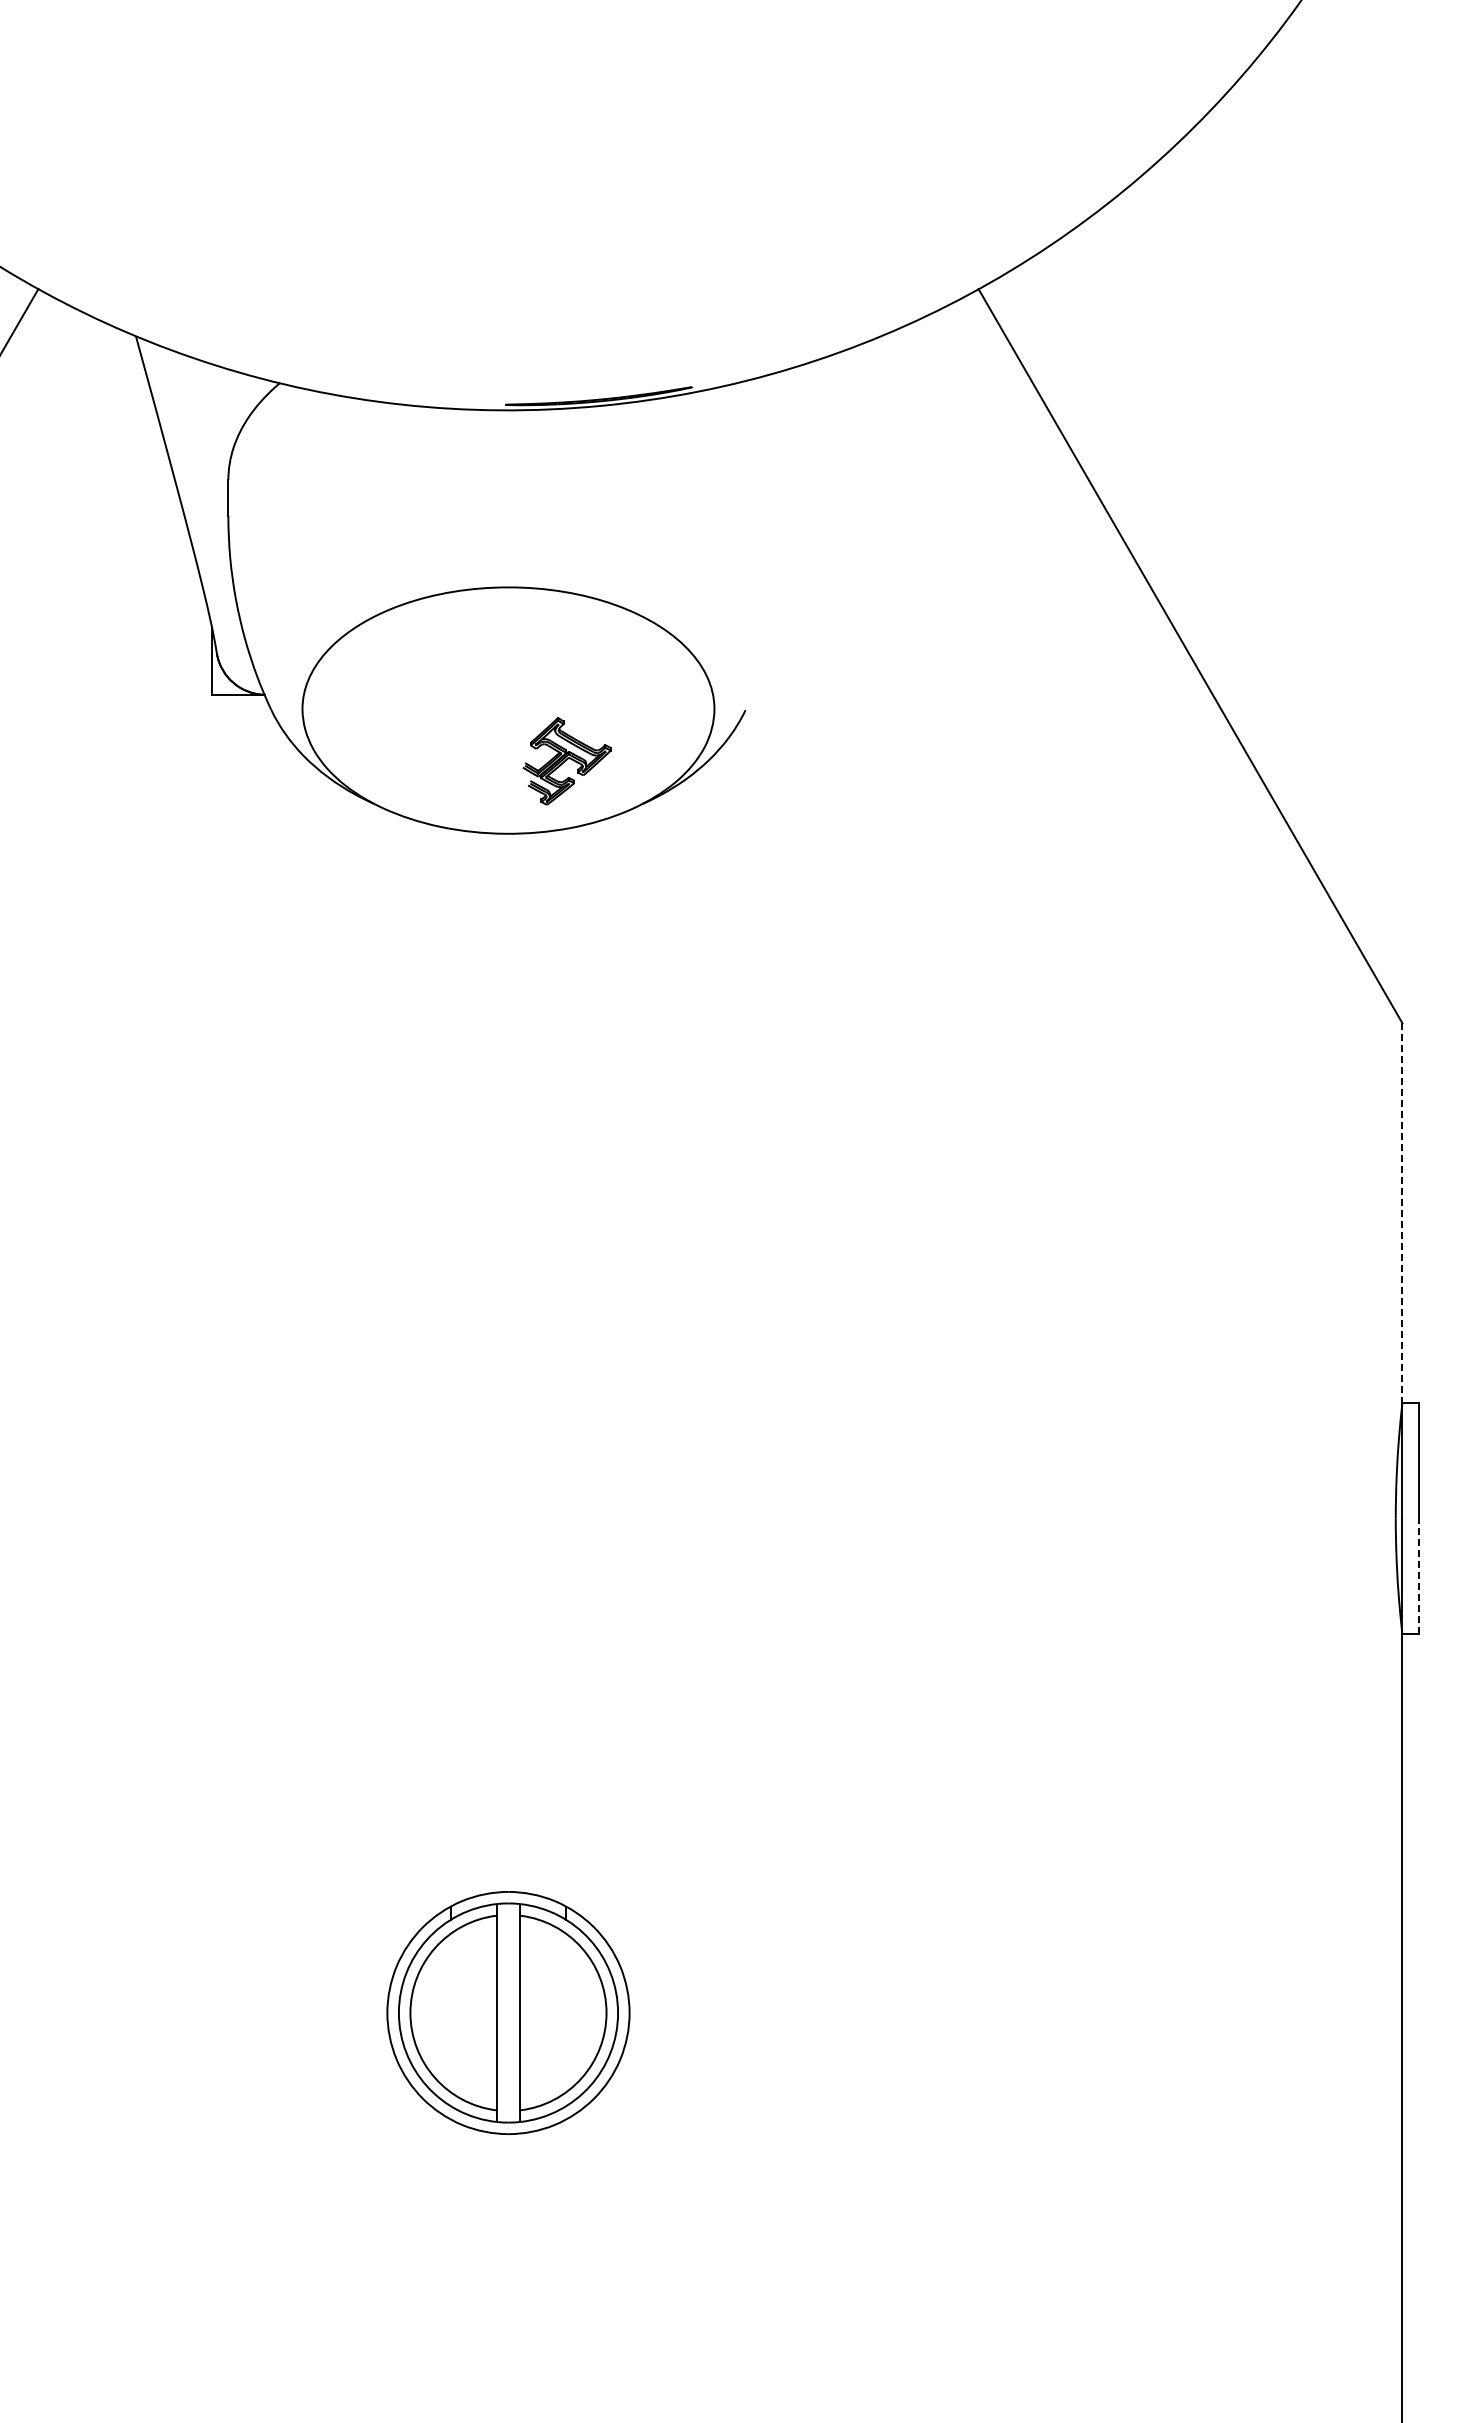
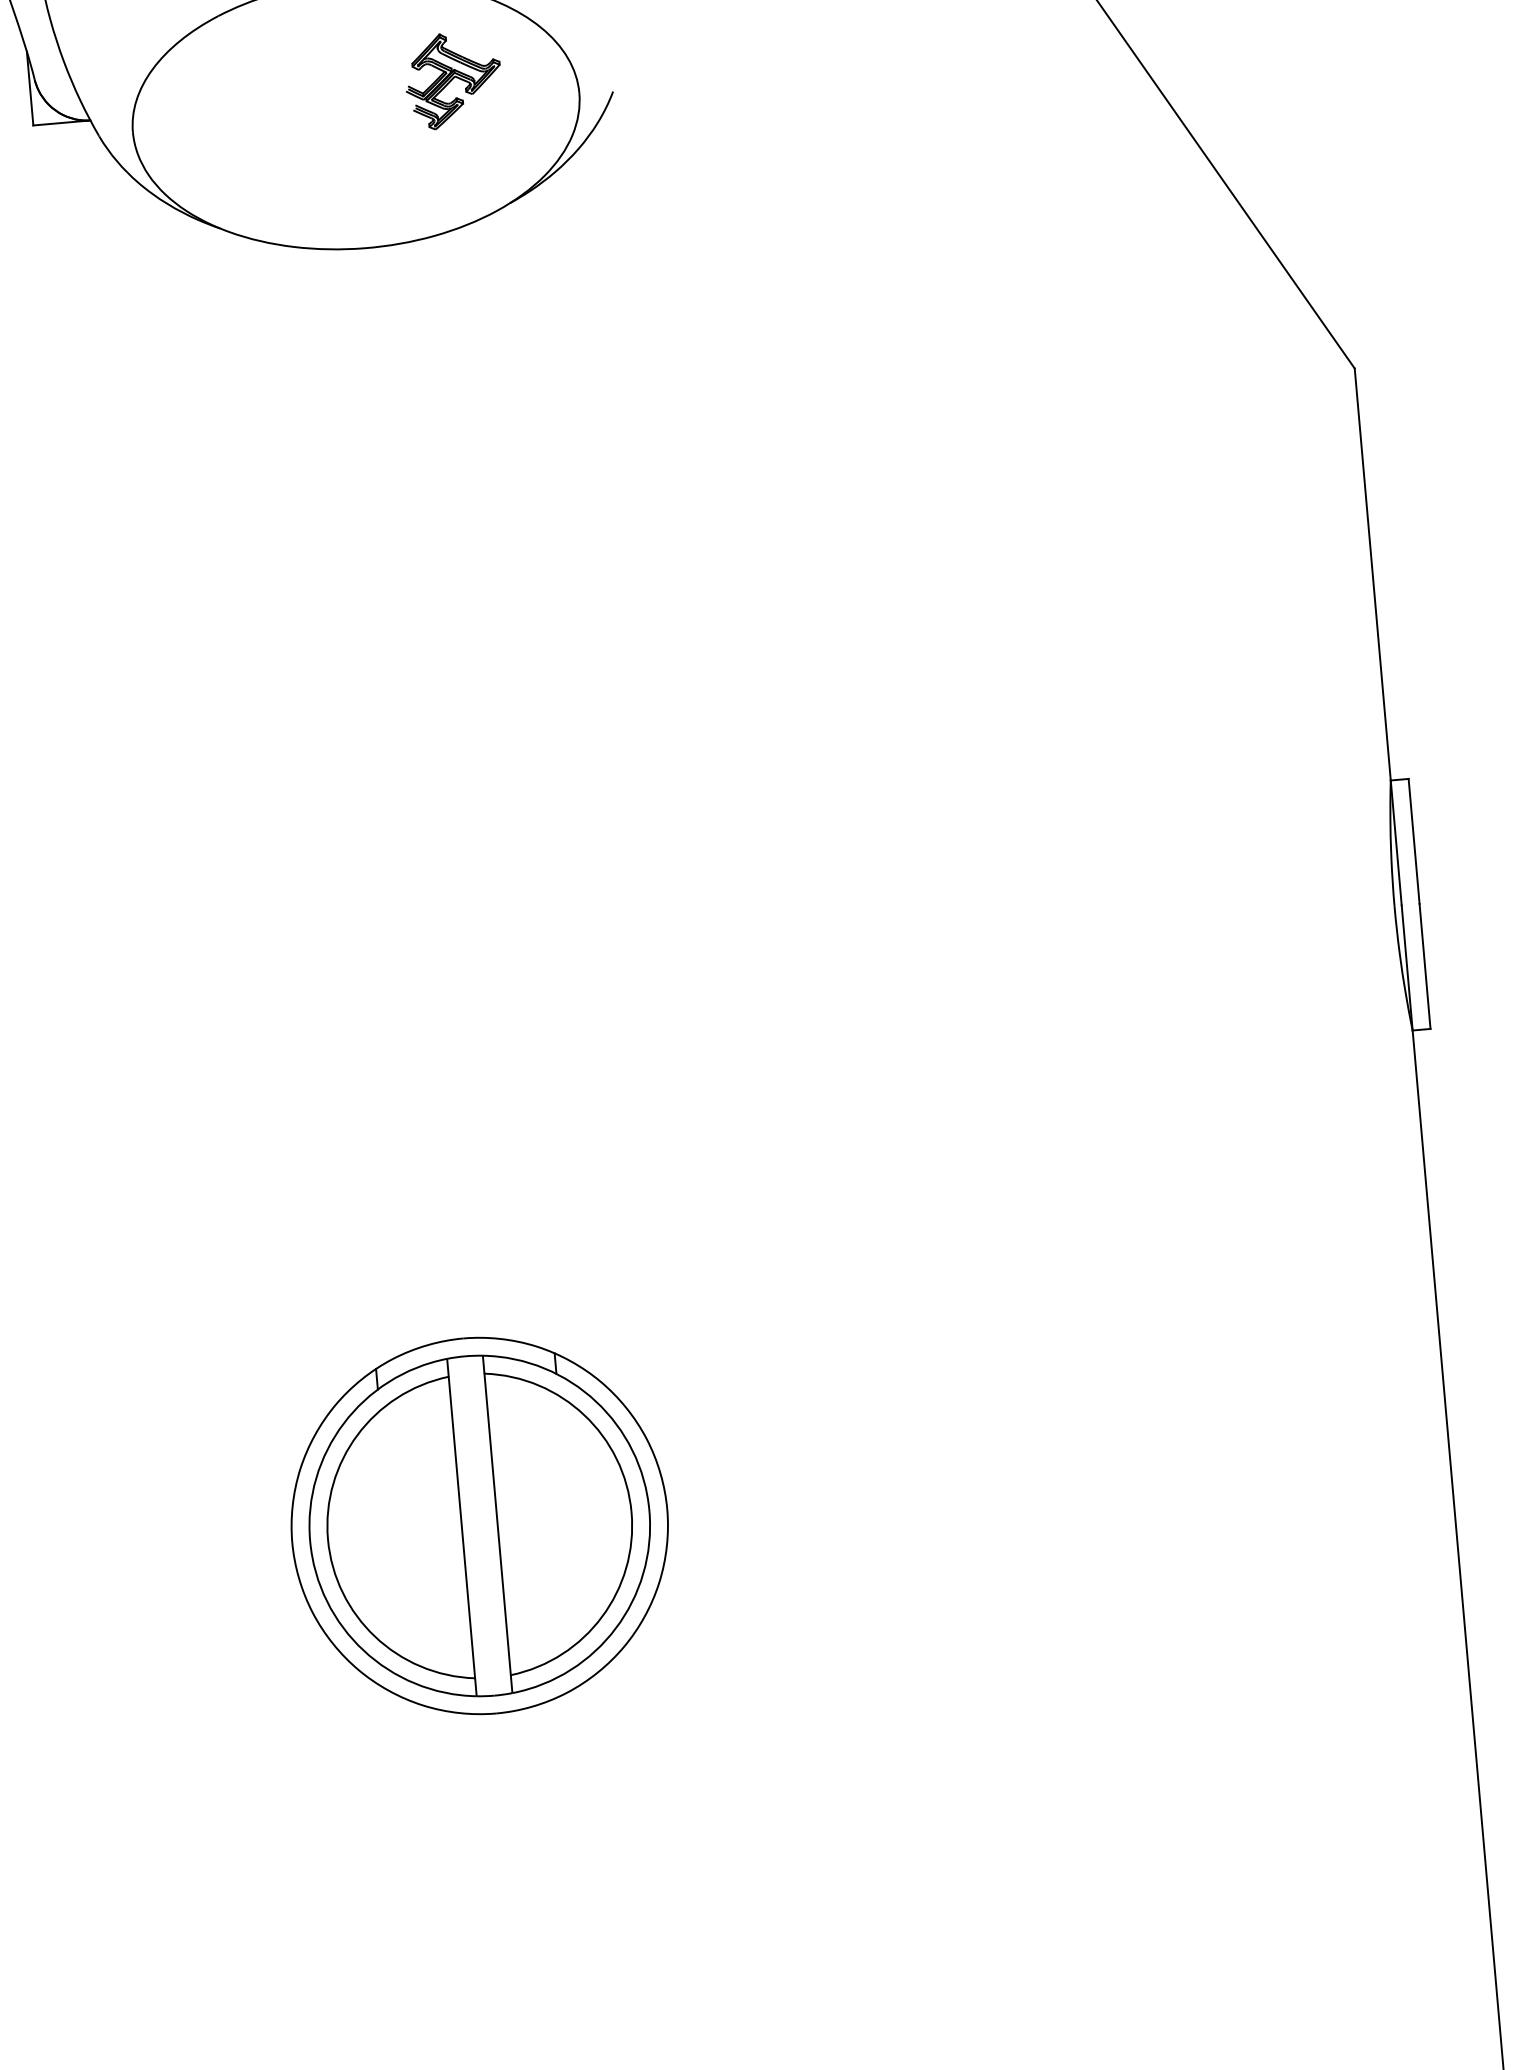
part: (566, 761) -> (452, 80), moved
line: (1402, 1213) -> (1372, 574), dashed -> solid
line: (1418, 1576) -> (1424, 966), dashed -> solid
part: (508, 2012) -> (479, 1525), size x1.43

